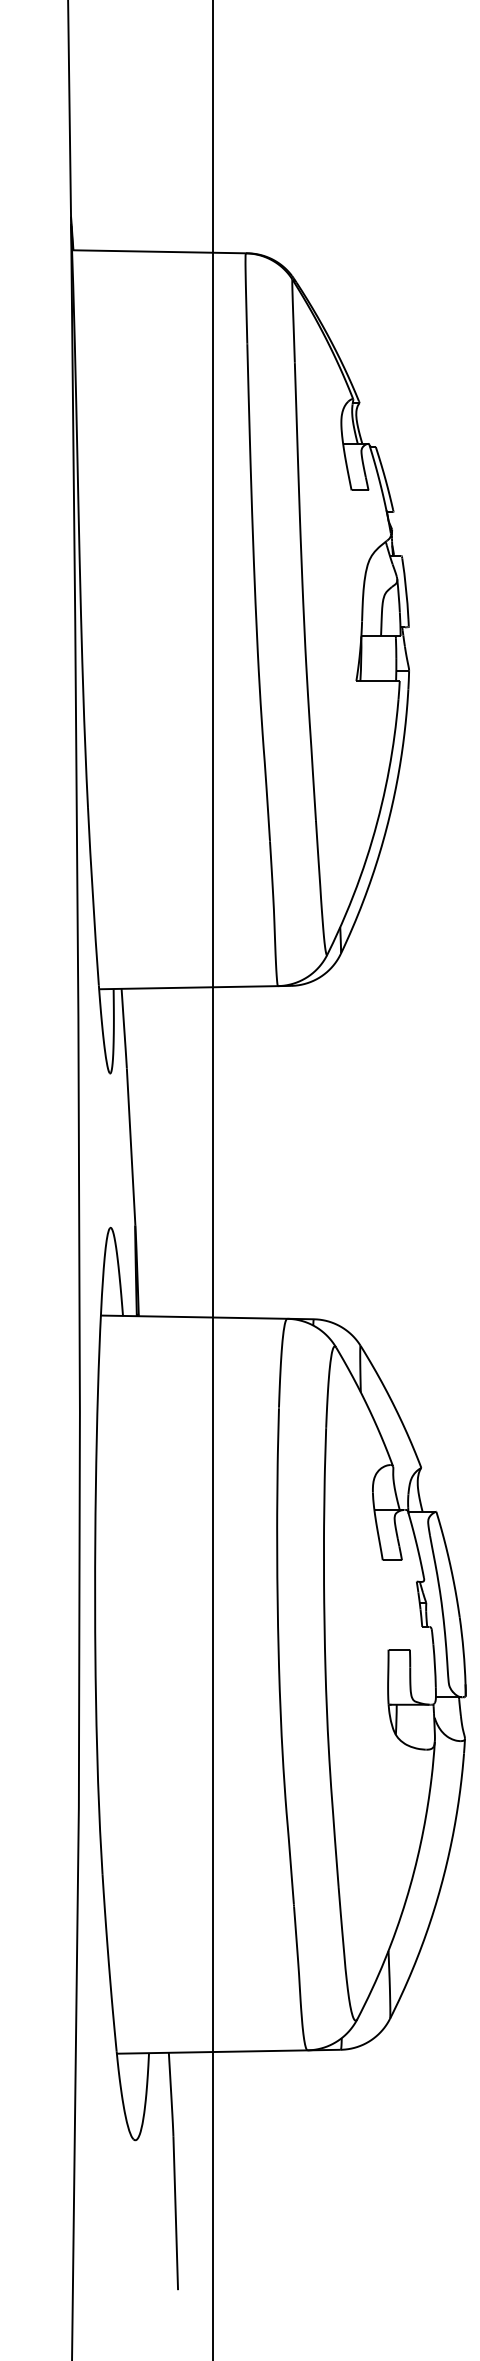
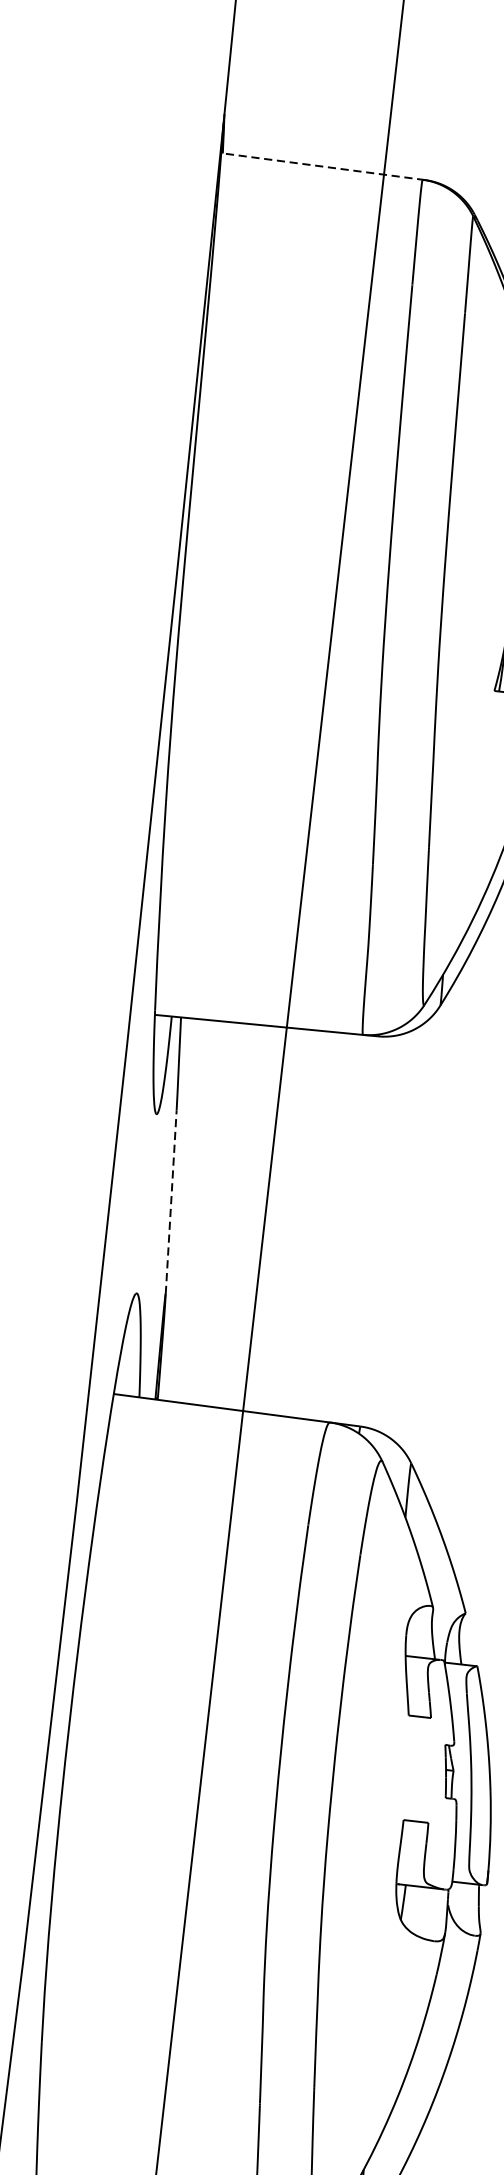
line: (160, 251) -> (323, 166), solid -> dashed
line: (131, 1146) -> (171, 1201), solid -> dashed

